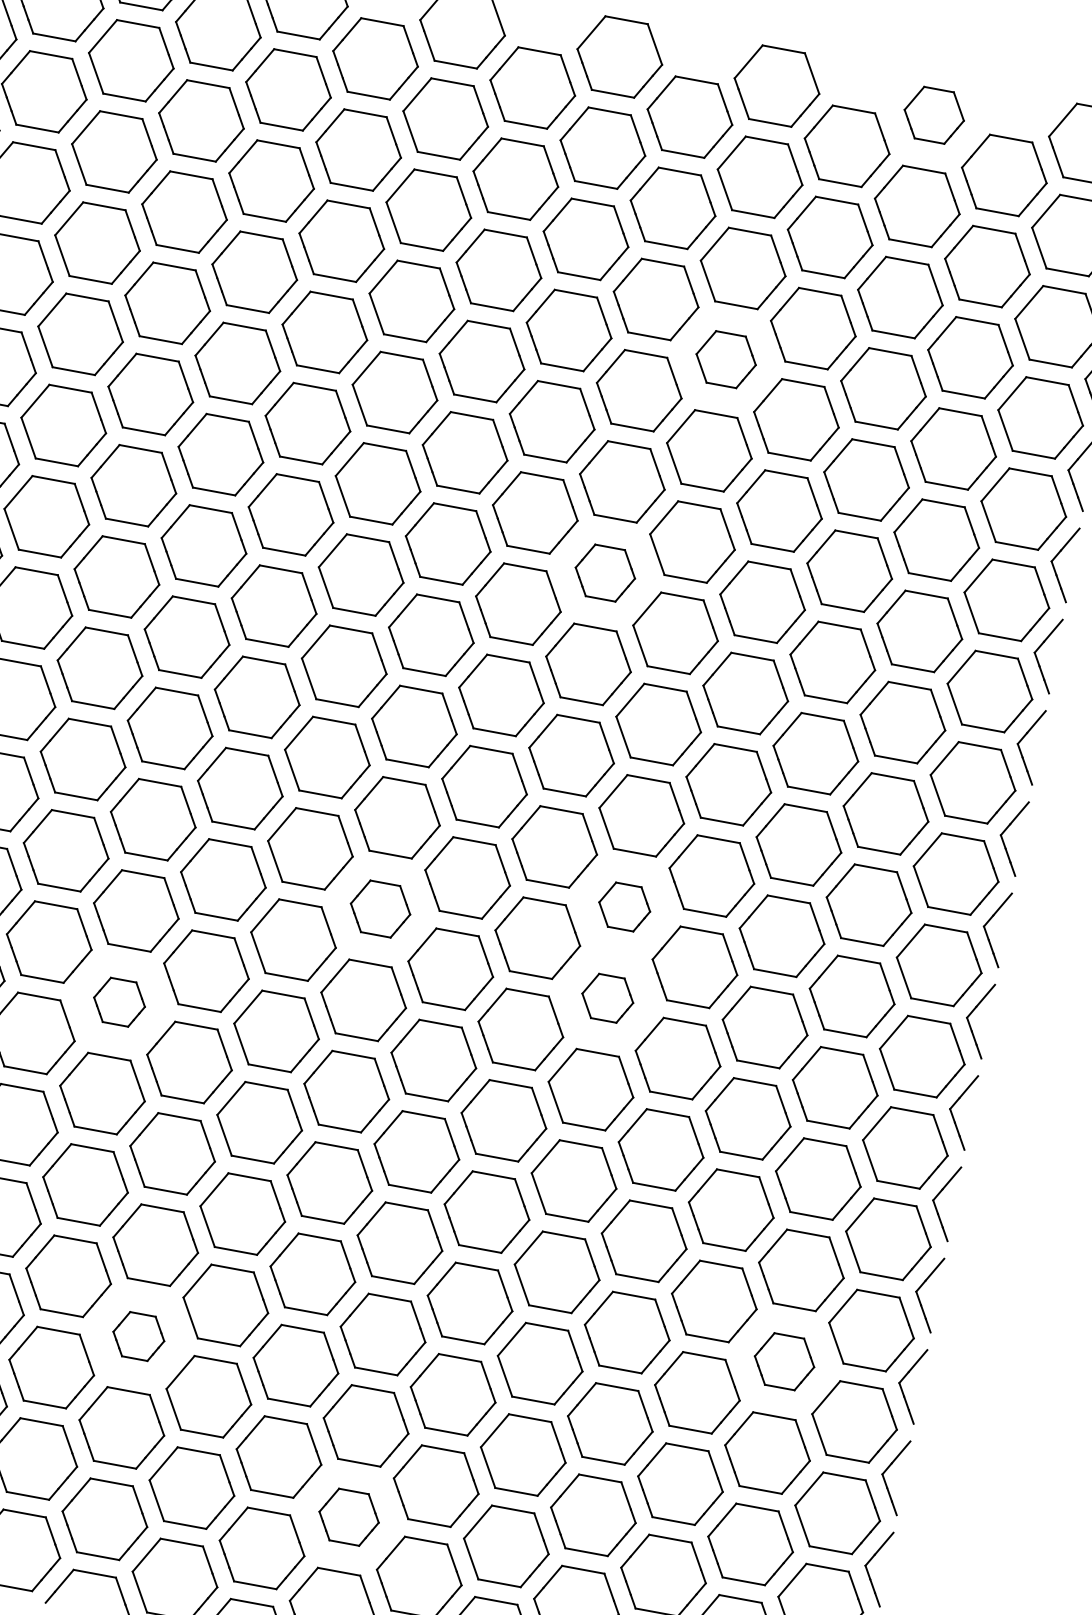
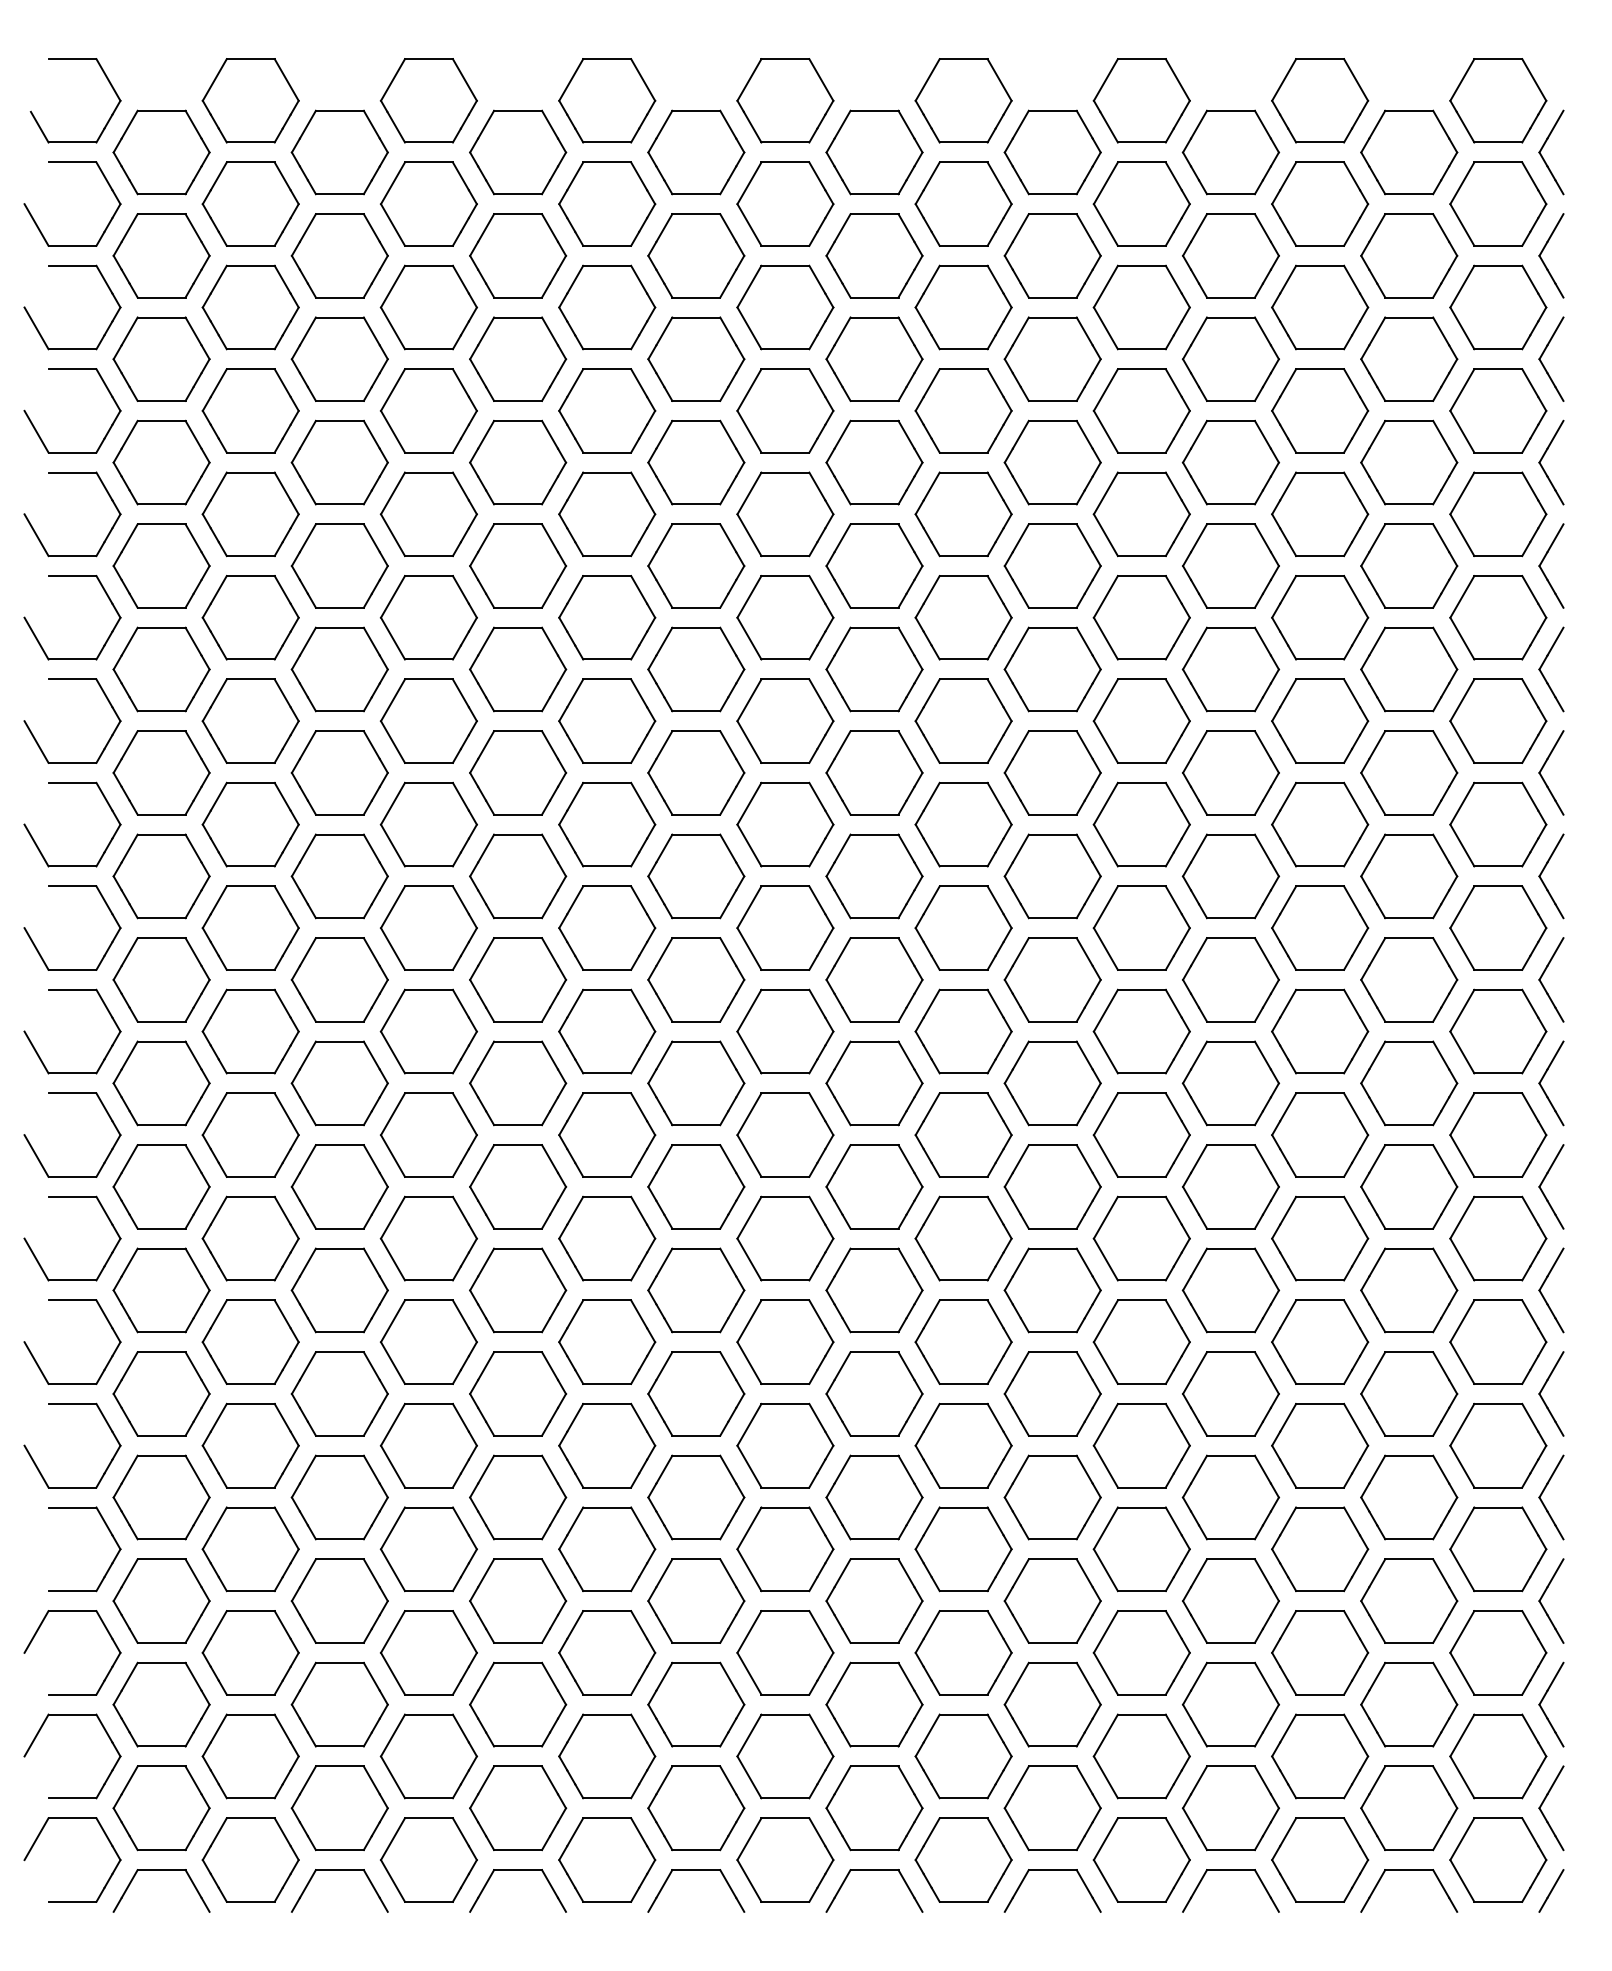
part: (934, 115) -> (1320, 100), size x1.43
part: (726, 359) -> (1141, 410), size x1.43
part: (605, 573) -> (1052, 669), size x1.43
part: (624, 906) -> (1141, 1031), size x1.67
part: (380, 909) -> (874, 1083), size x1.43
part: (607, 997) -> (1141, 1134), size x1.67
part: (119, 1002) -> (607, 1238), size x1.67
part: (139, 1336) -> (696, 1600), size x1.67
part: (784, 1361) -> (1409, 1497), size x1.43
part: (349, 1517) -> (963, 1756), size x1.43

